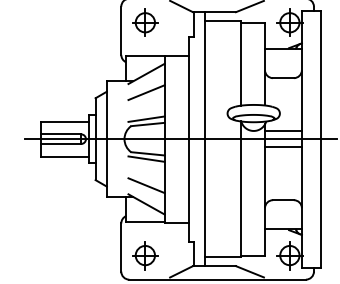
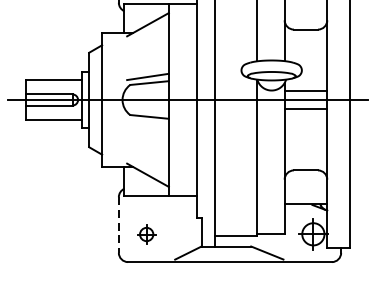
line: (146, 92) -> (147, 46), removed
line: (146, 158) -> (147, 122), removed
line: (146, 185) -> (147, 153), removed
line: (121, 248) -> (119, 226), solid -> dashed
part: (145, 255) -> (146, 234), size x0.6

